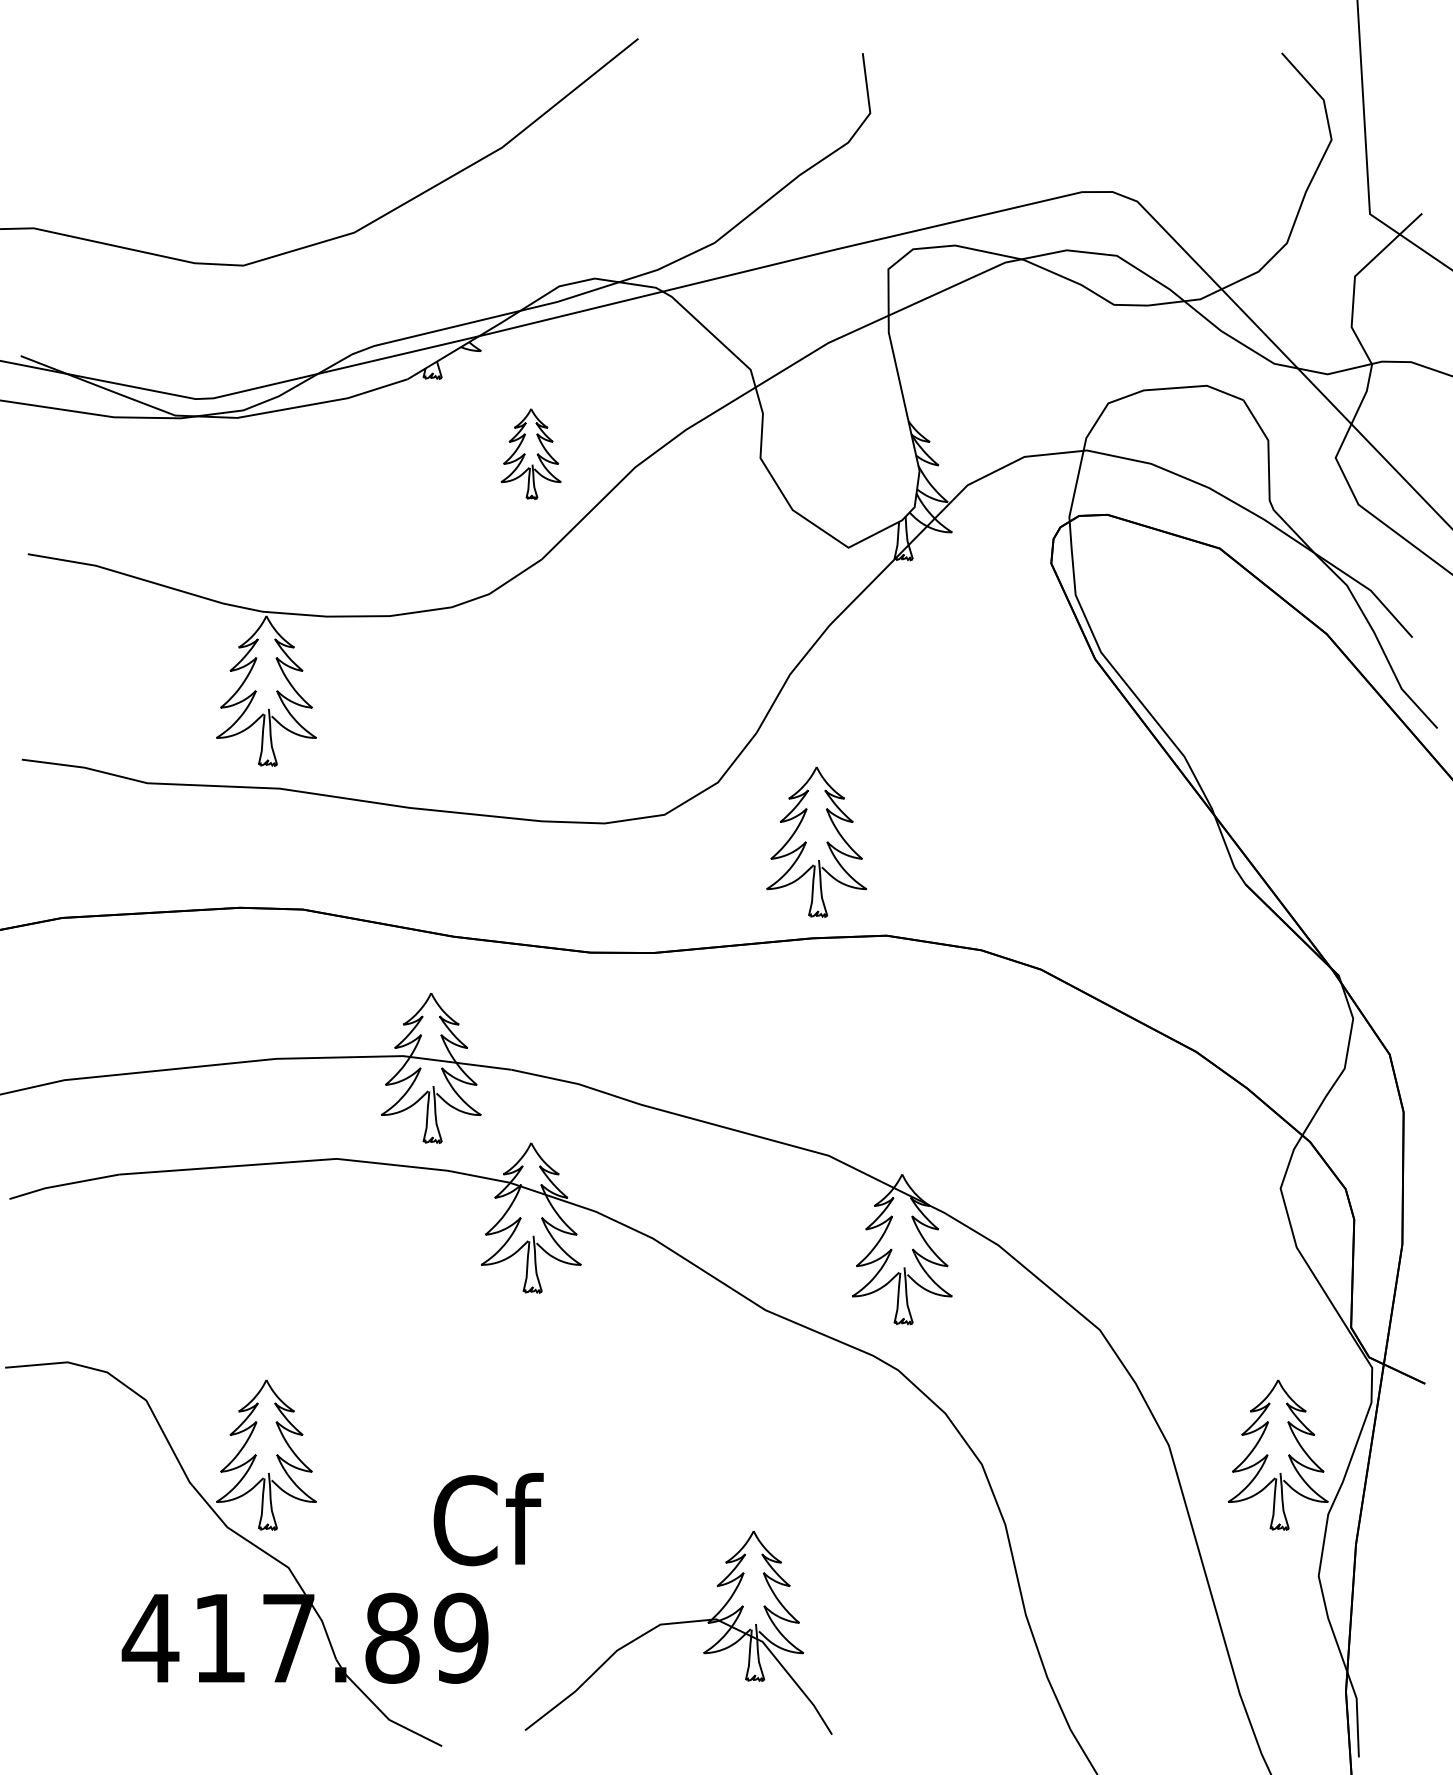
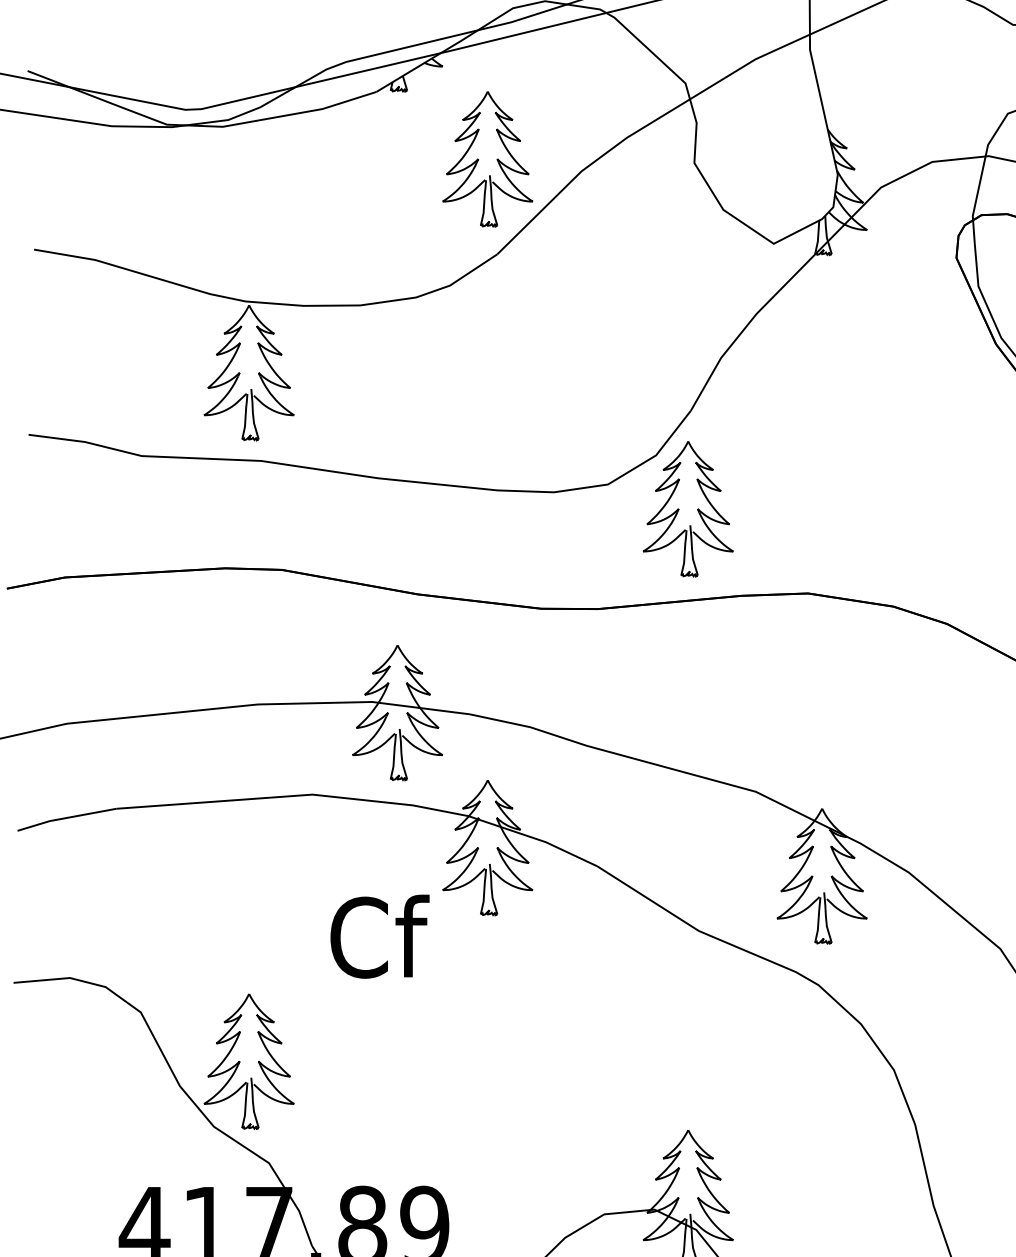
part: (530, 453) -> (487, 158), size x1.67
part: (816, 841) -> (688, 508), moved
text: (488, 1519) -> (379, 936), moved

